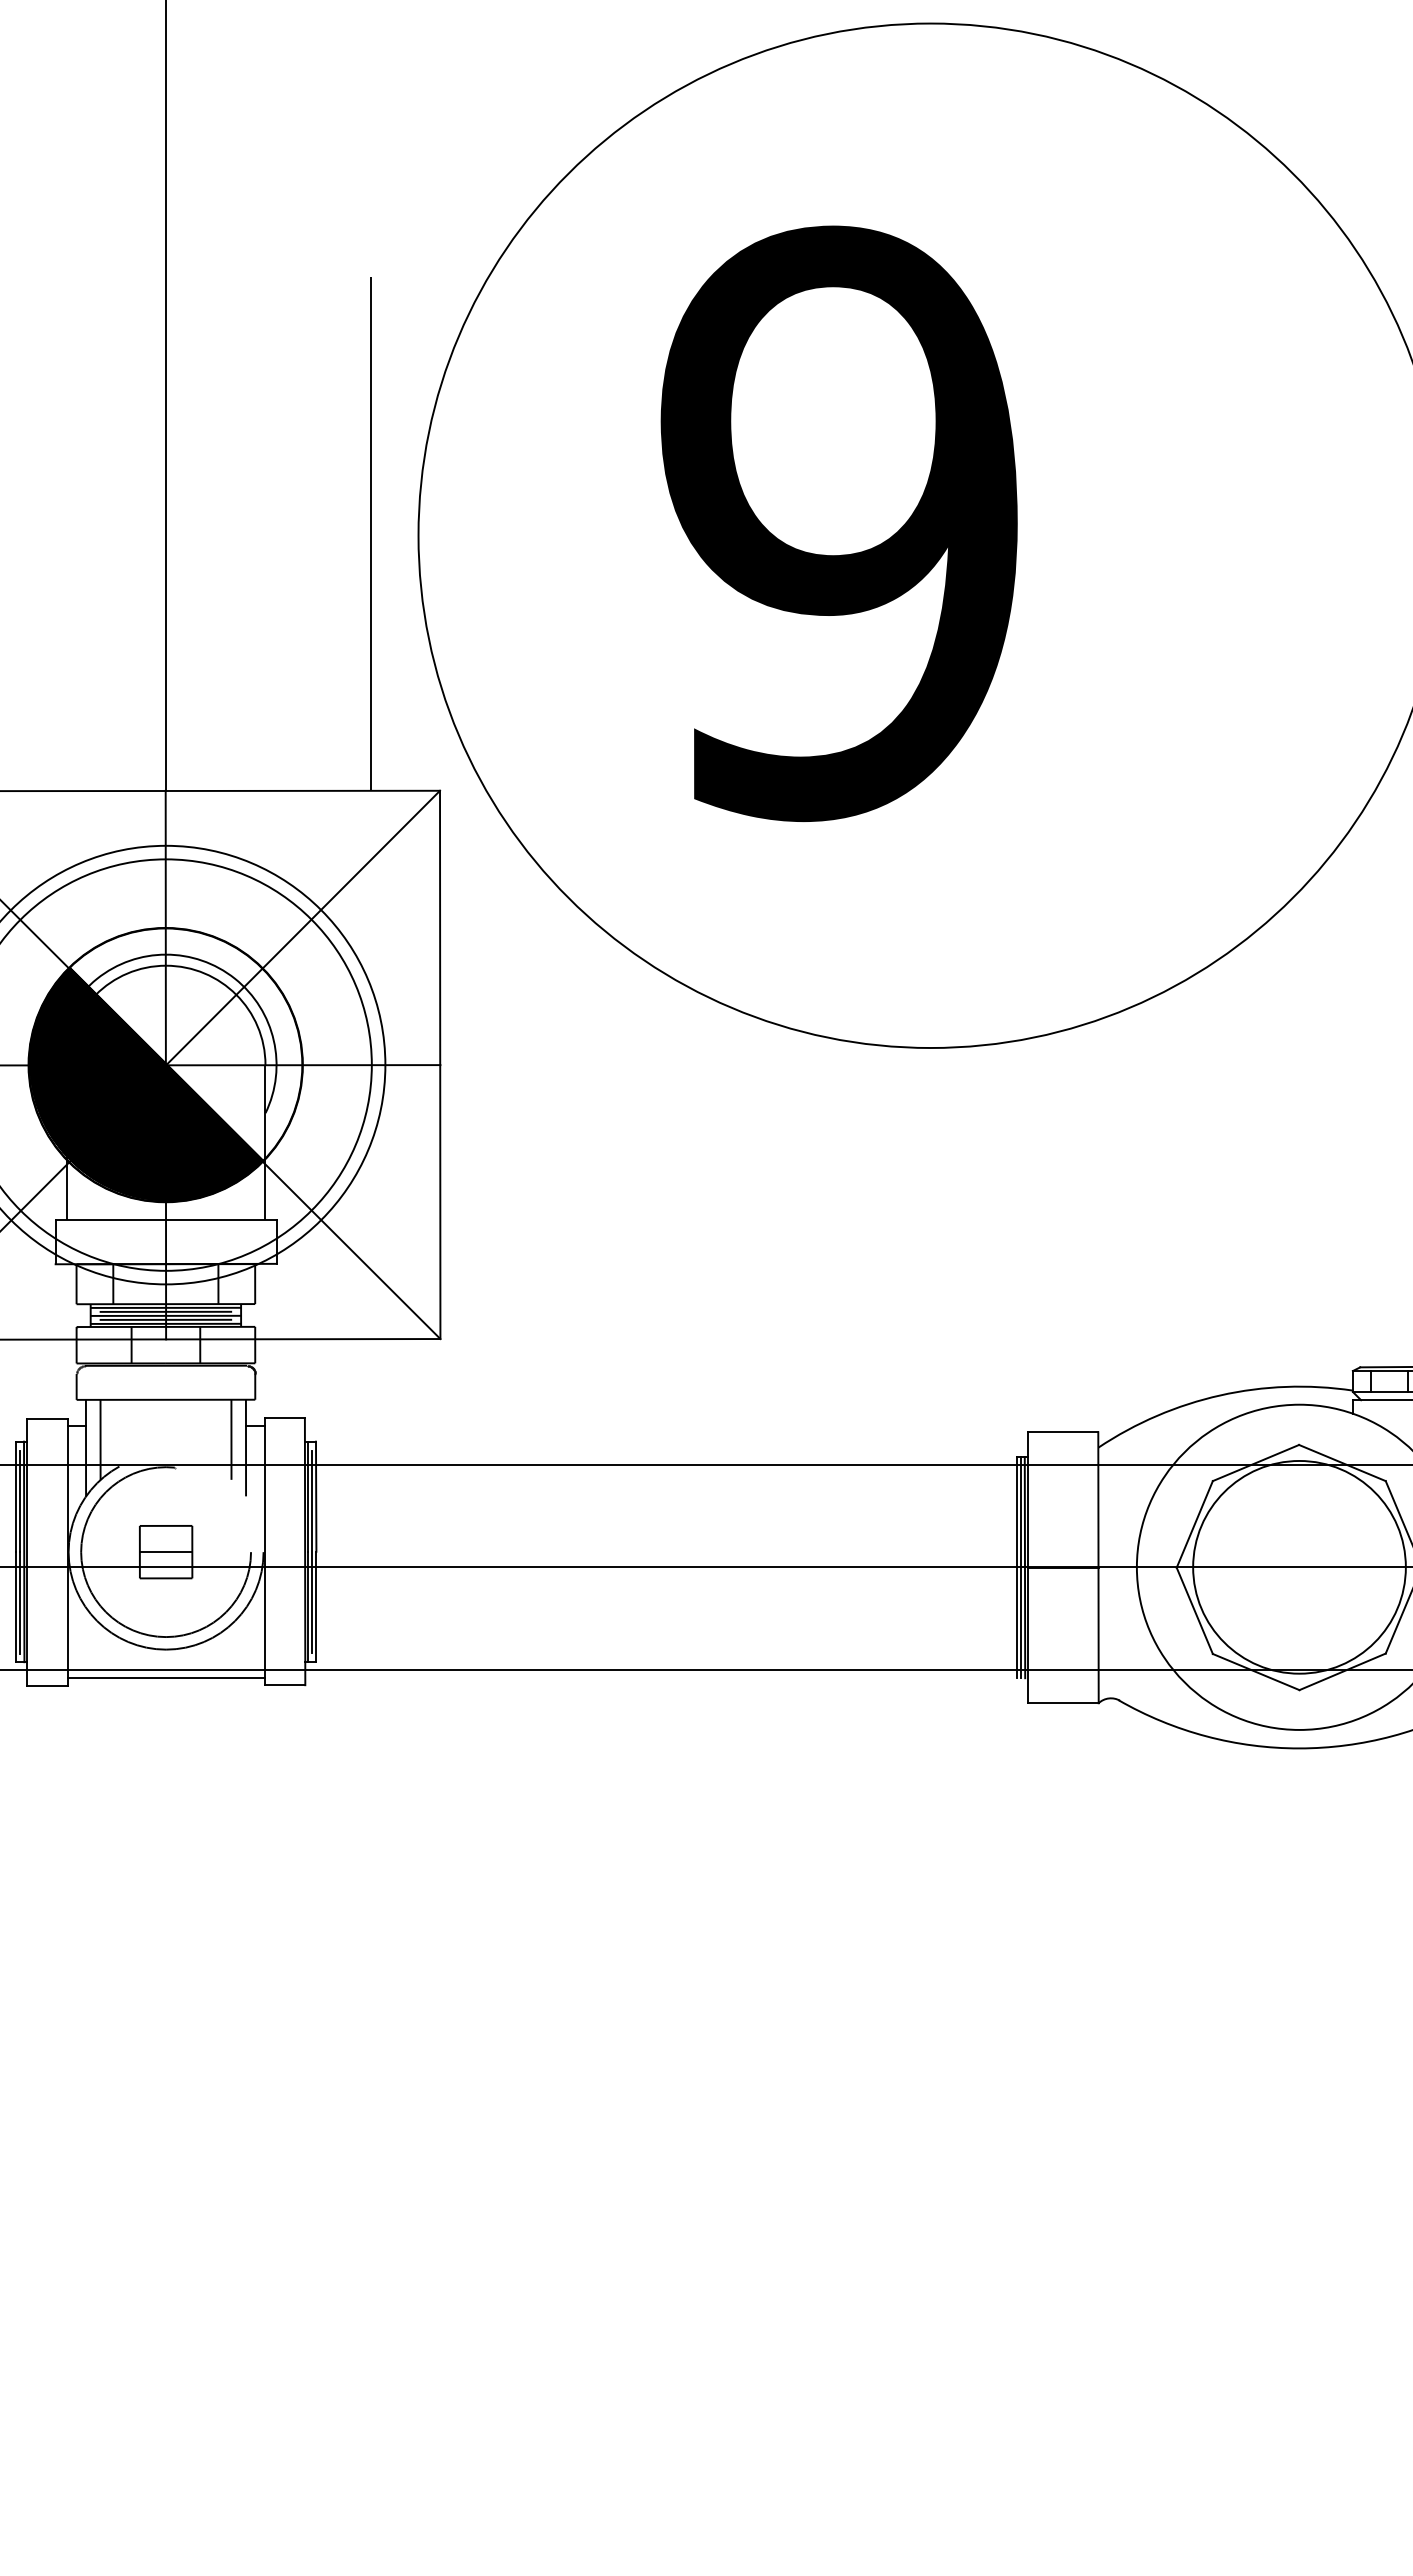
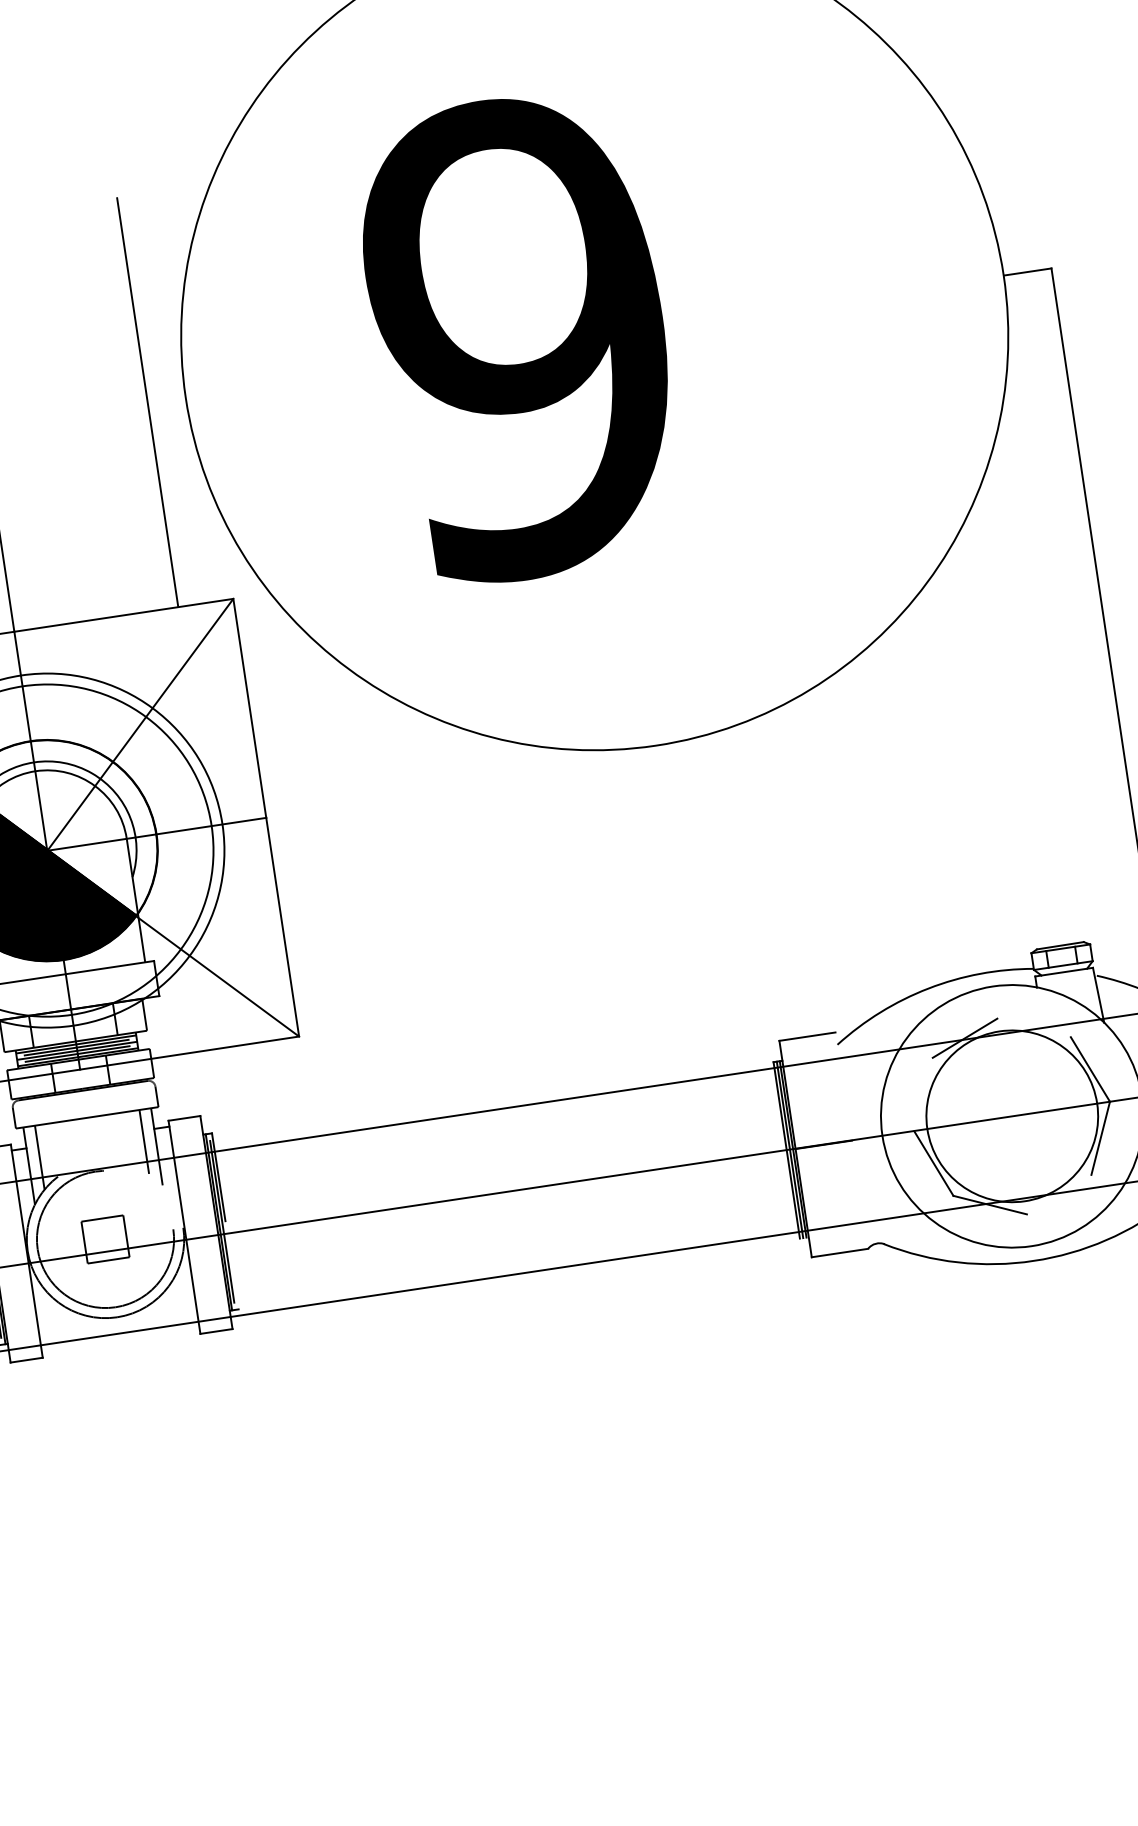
line: (1342, 1462) -> (1034, 1027), removed
line: (1194, 1524) -> (923, 1094), removed
line: (165, 1552) -> (105, 1239), removed
line: (1098, 1567) -> (851, 1140), removed
line: (316, 1606) -> (232, 1264), removed
line: (1342, 1671) -> (1059, 1194), removed
line: (166, 1678) -> (120, 1340), removed

